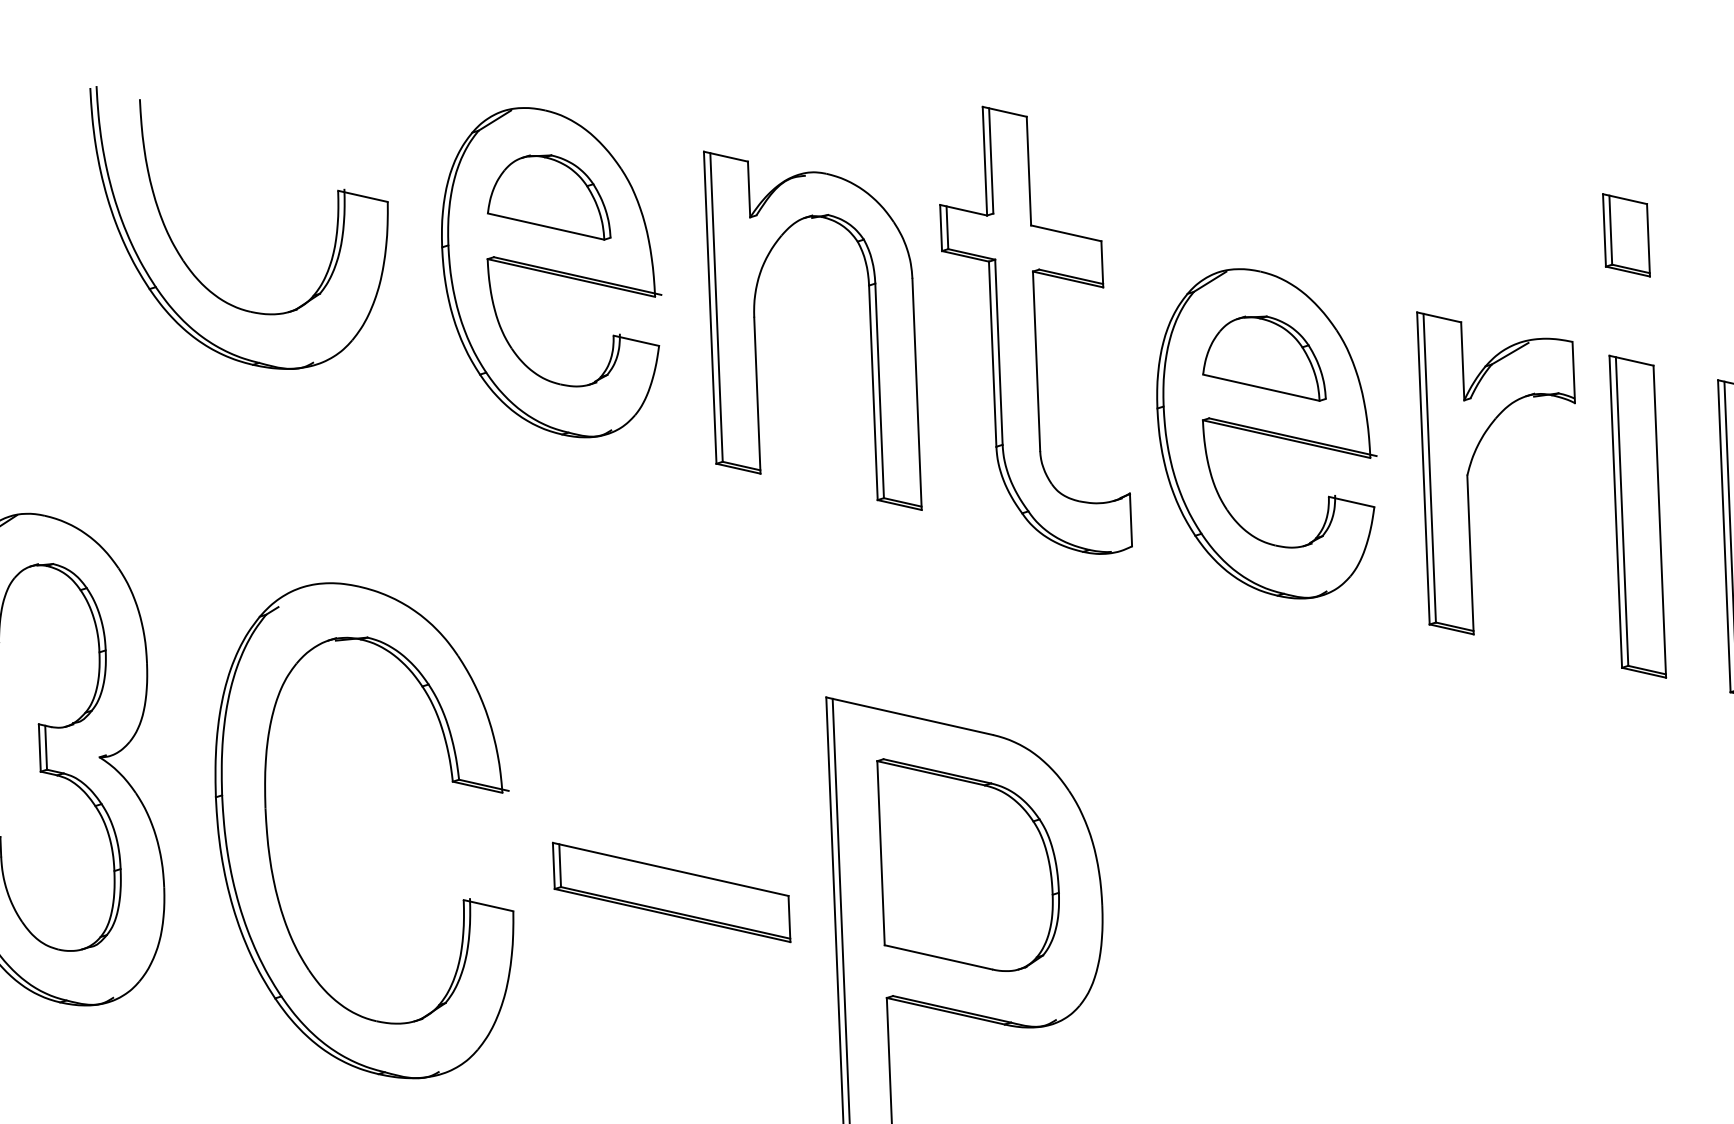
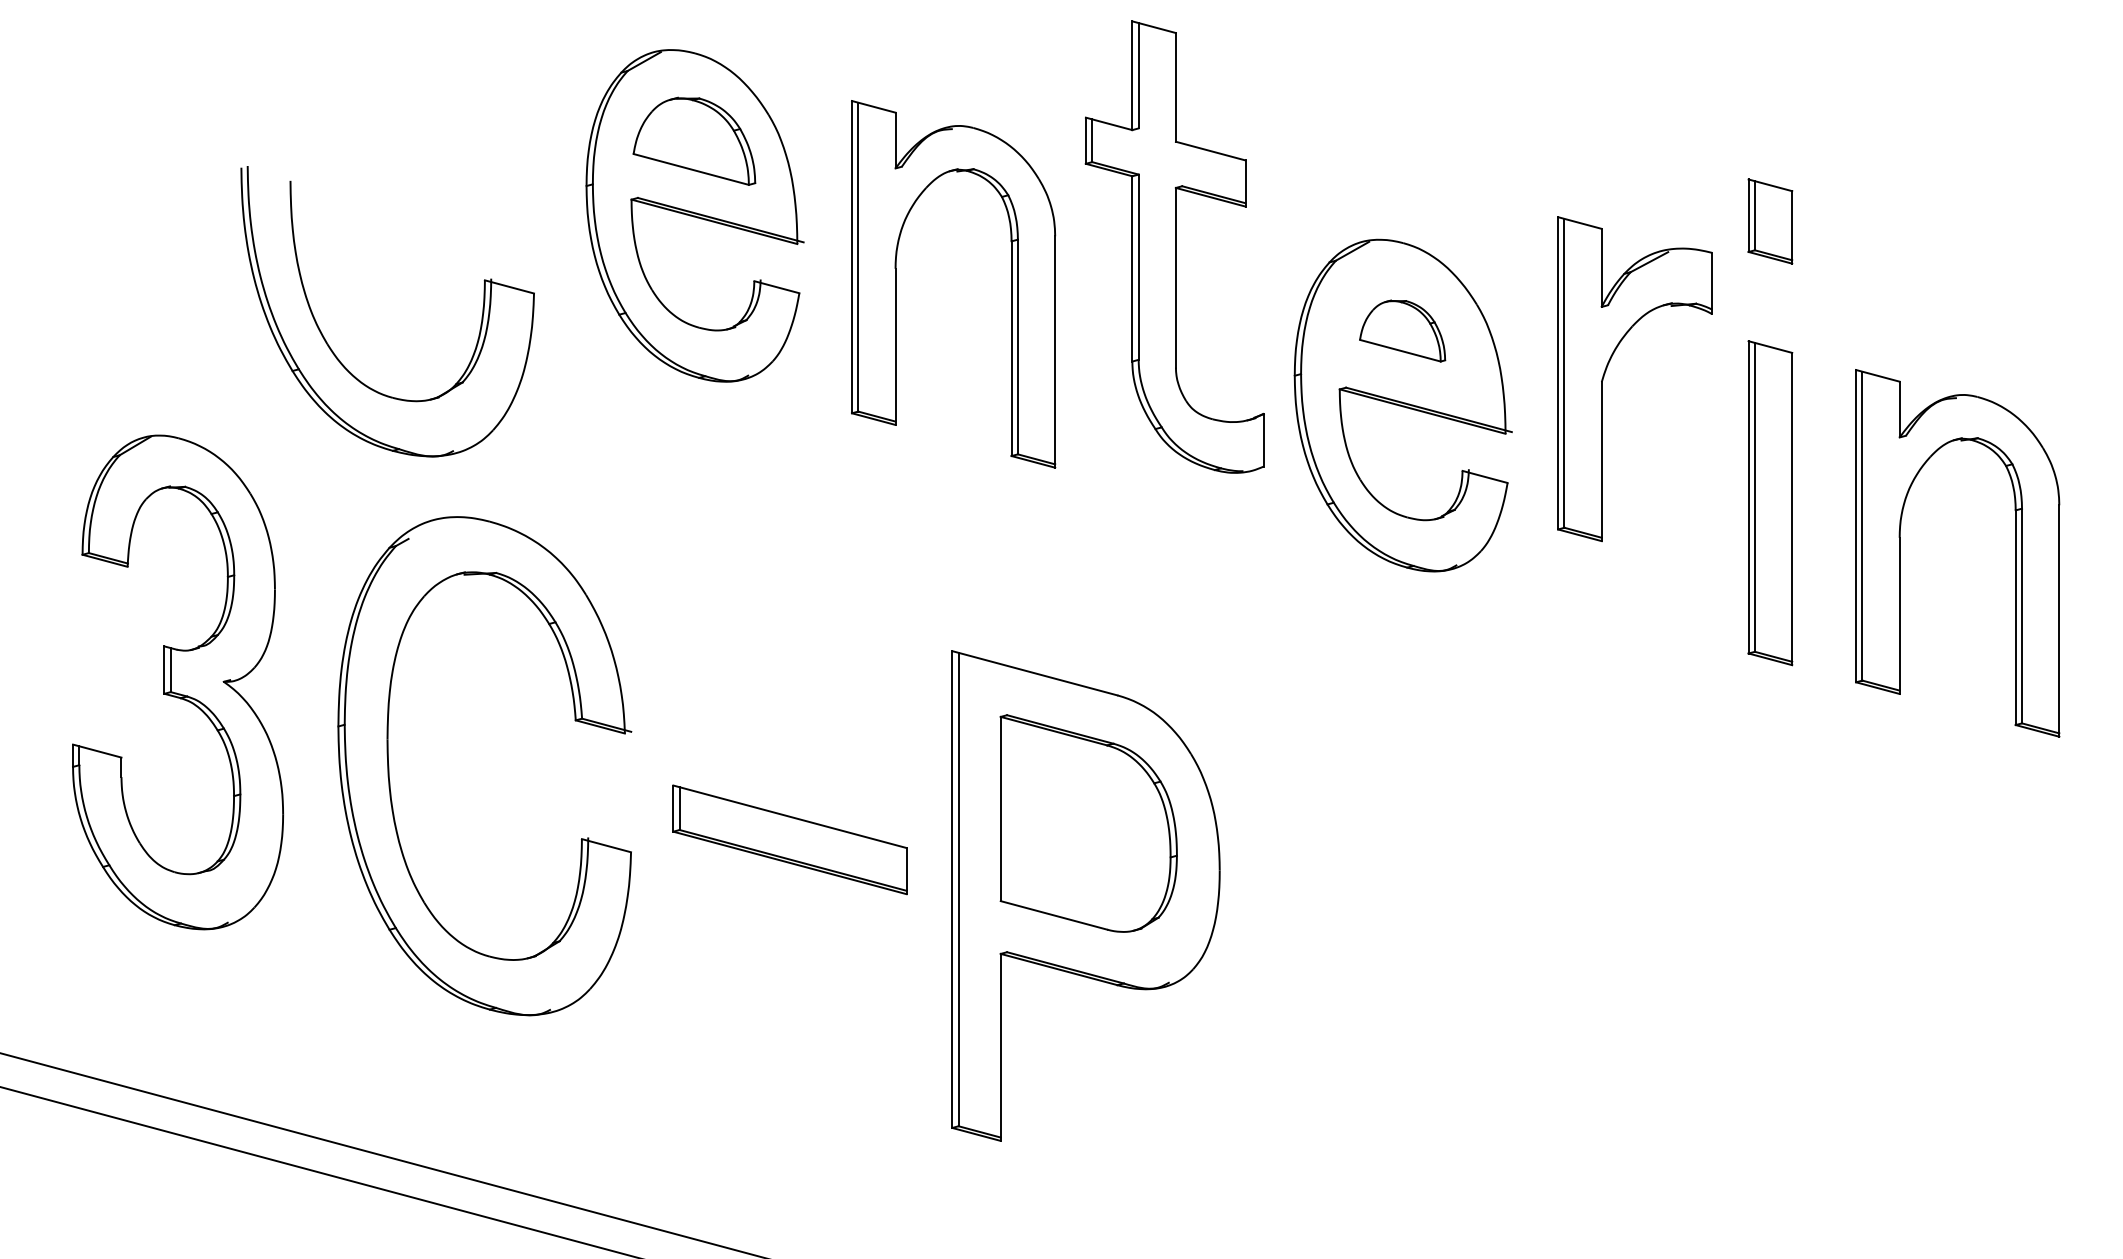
part: (184, 260) -> (328, 343), moved
part: (1033, 330) -> (1174, 246), moved
part: (1263, 358) -> (1402, 330), size x0.7
part: (1471, 464) -> (1606, 371), moved

